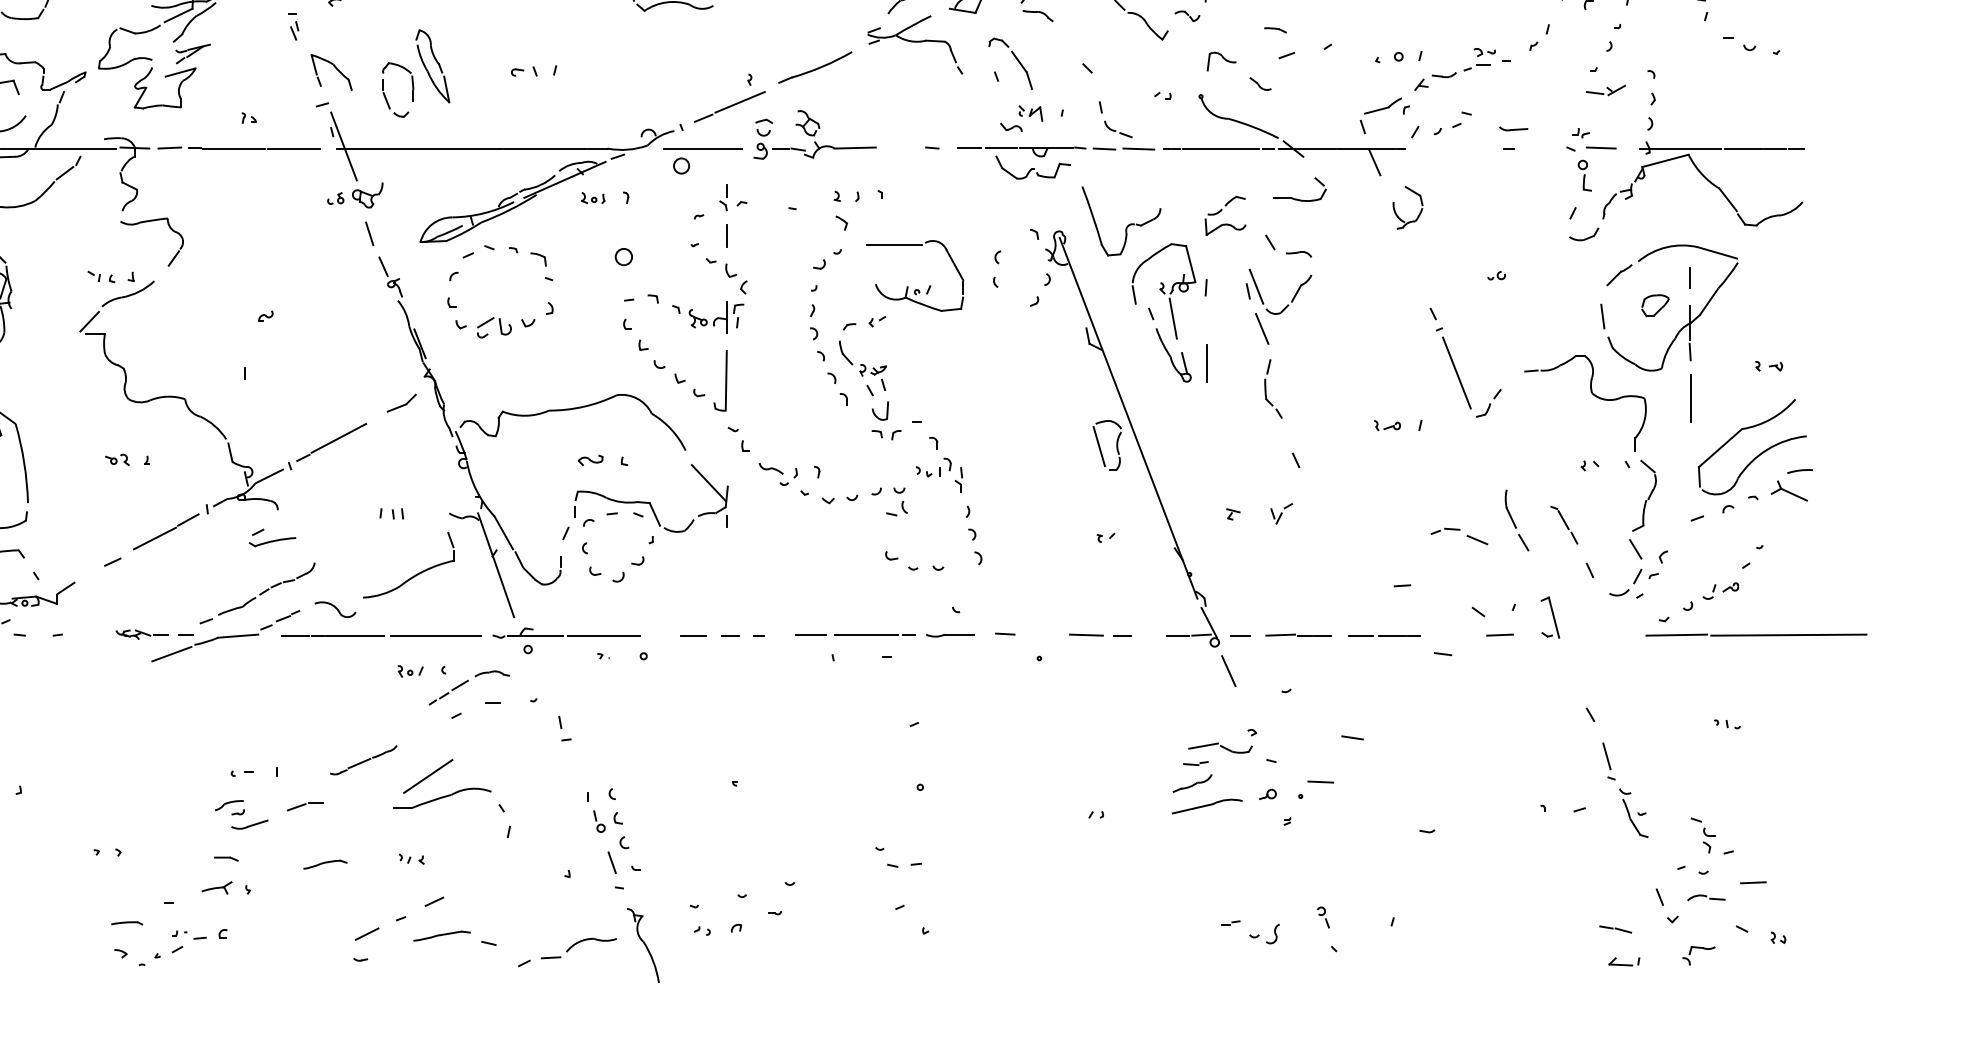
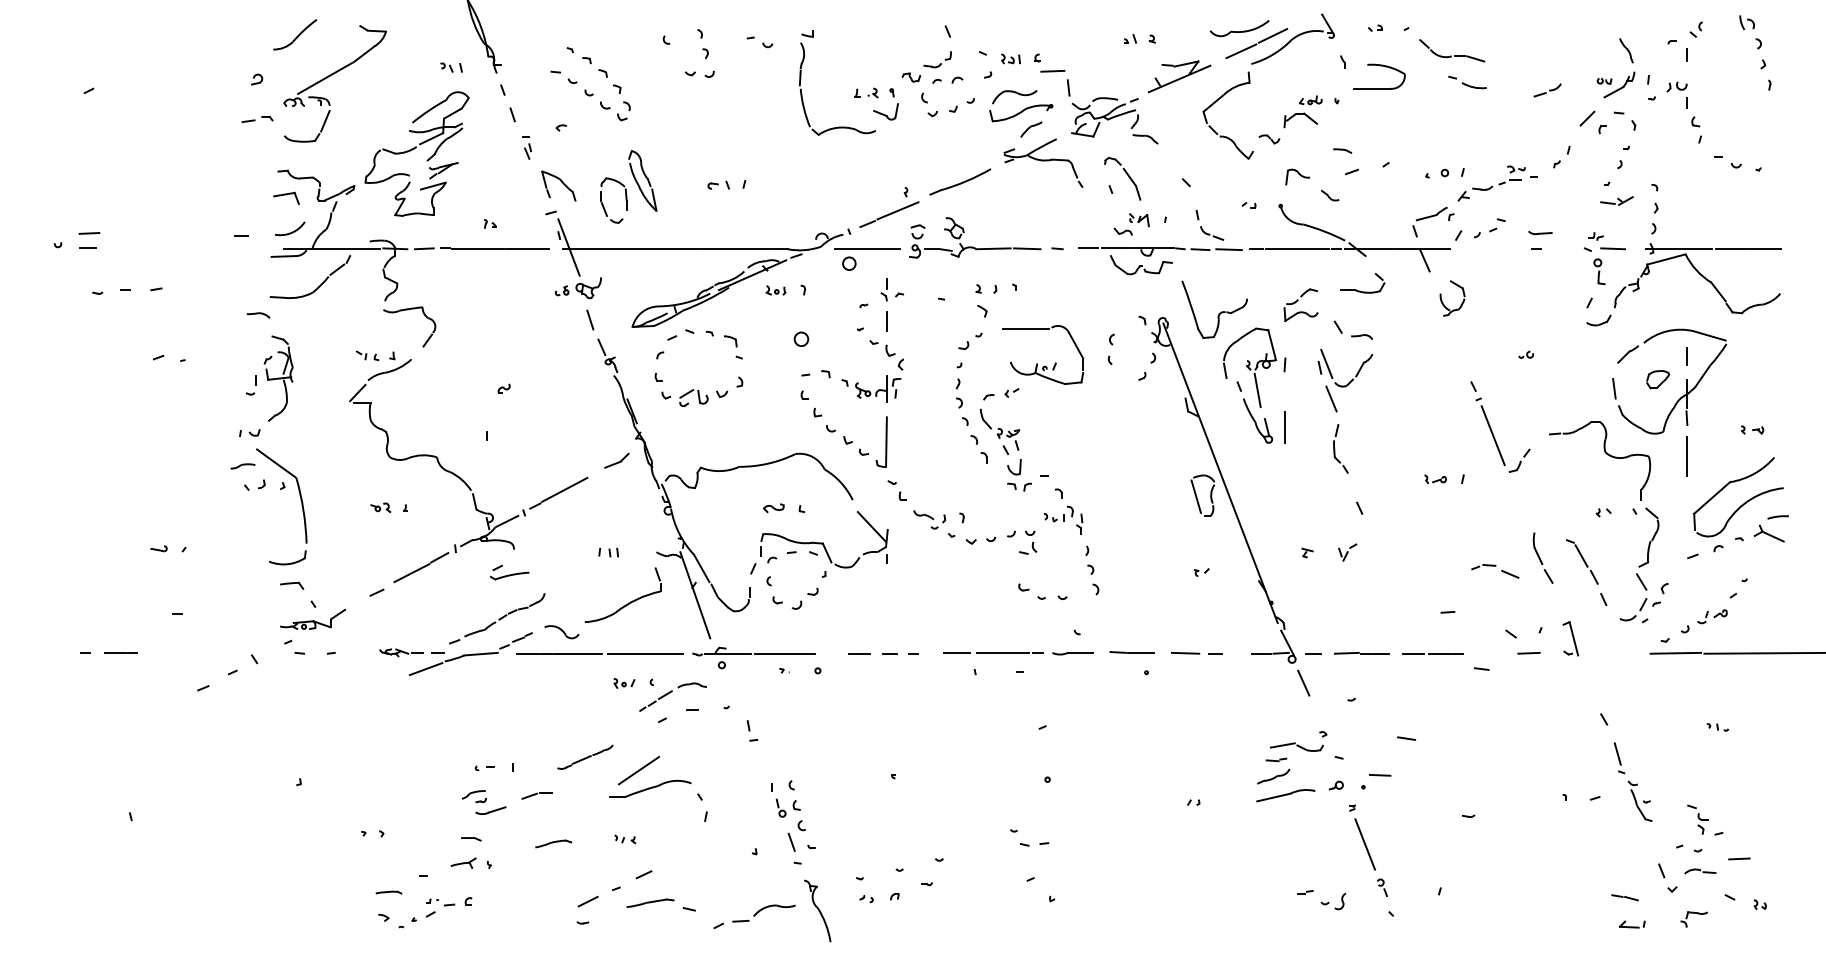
line: (896, 147) -> (1027, 248), added
part: (1564, 524) -> (1582, 561), size x1.43
line: (1033, 634) -> (1141, 652), added
line: (1303, 865) -> (1365, 844), added

